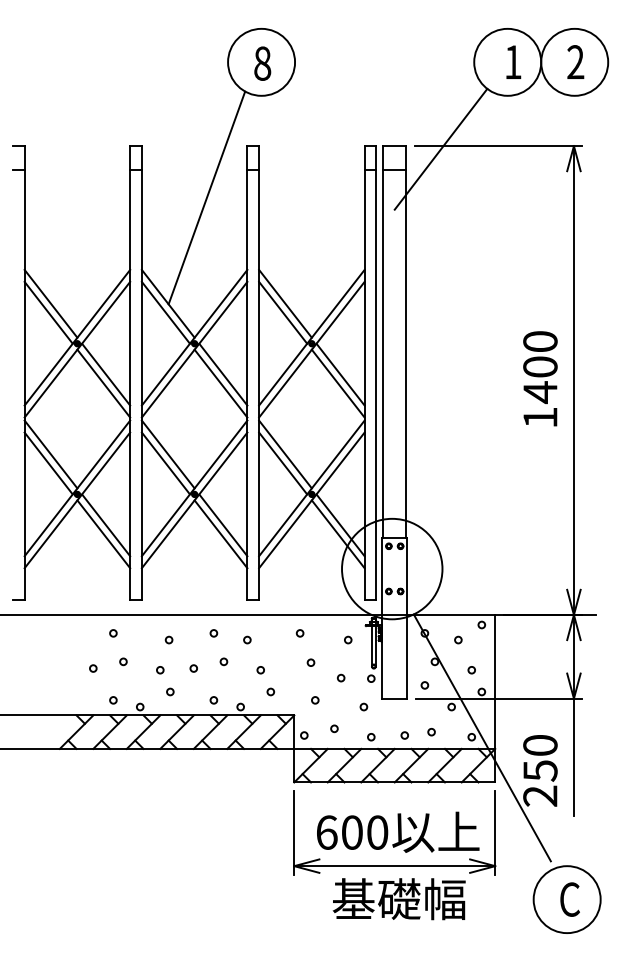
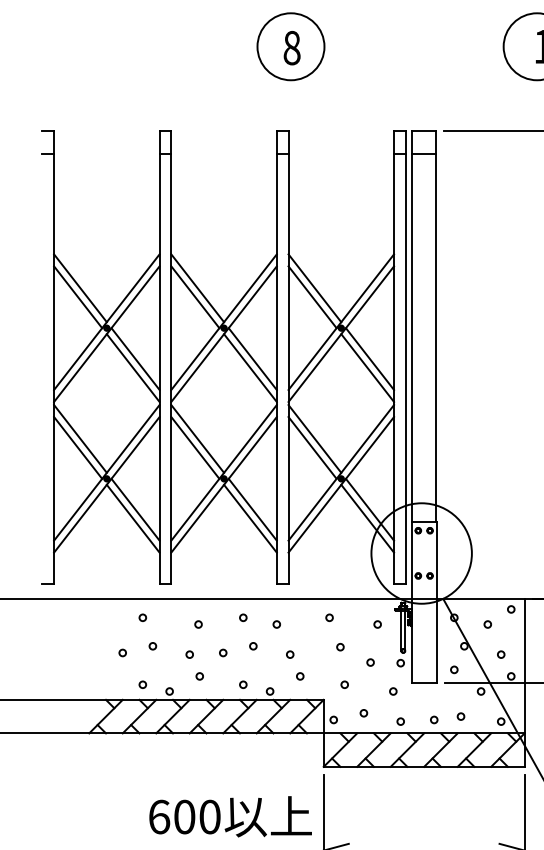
line: (440, 148) -> (469, 132), removed
line: (206, 197) -> (235, 181), removed
text: (398, 831) -> (230, 815), moved

